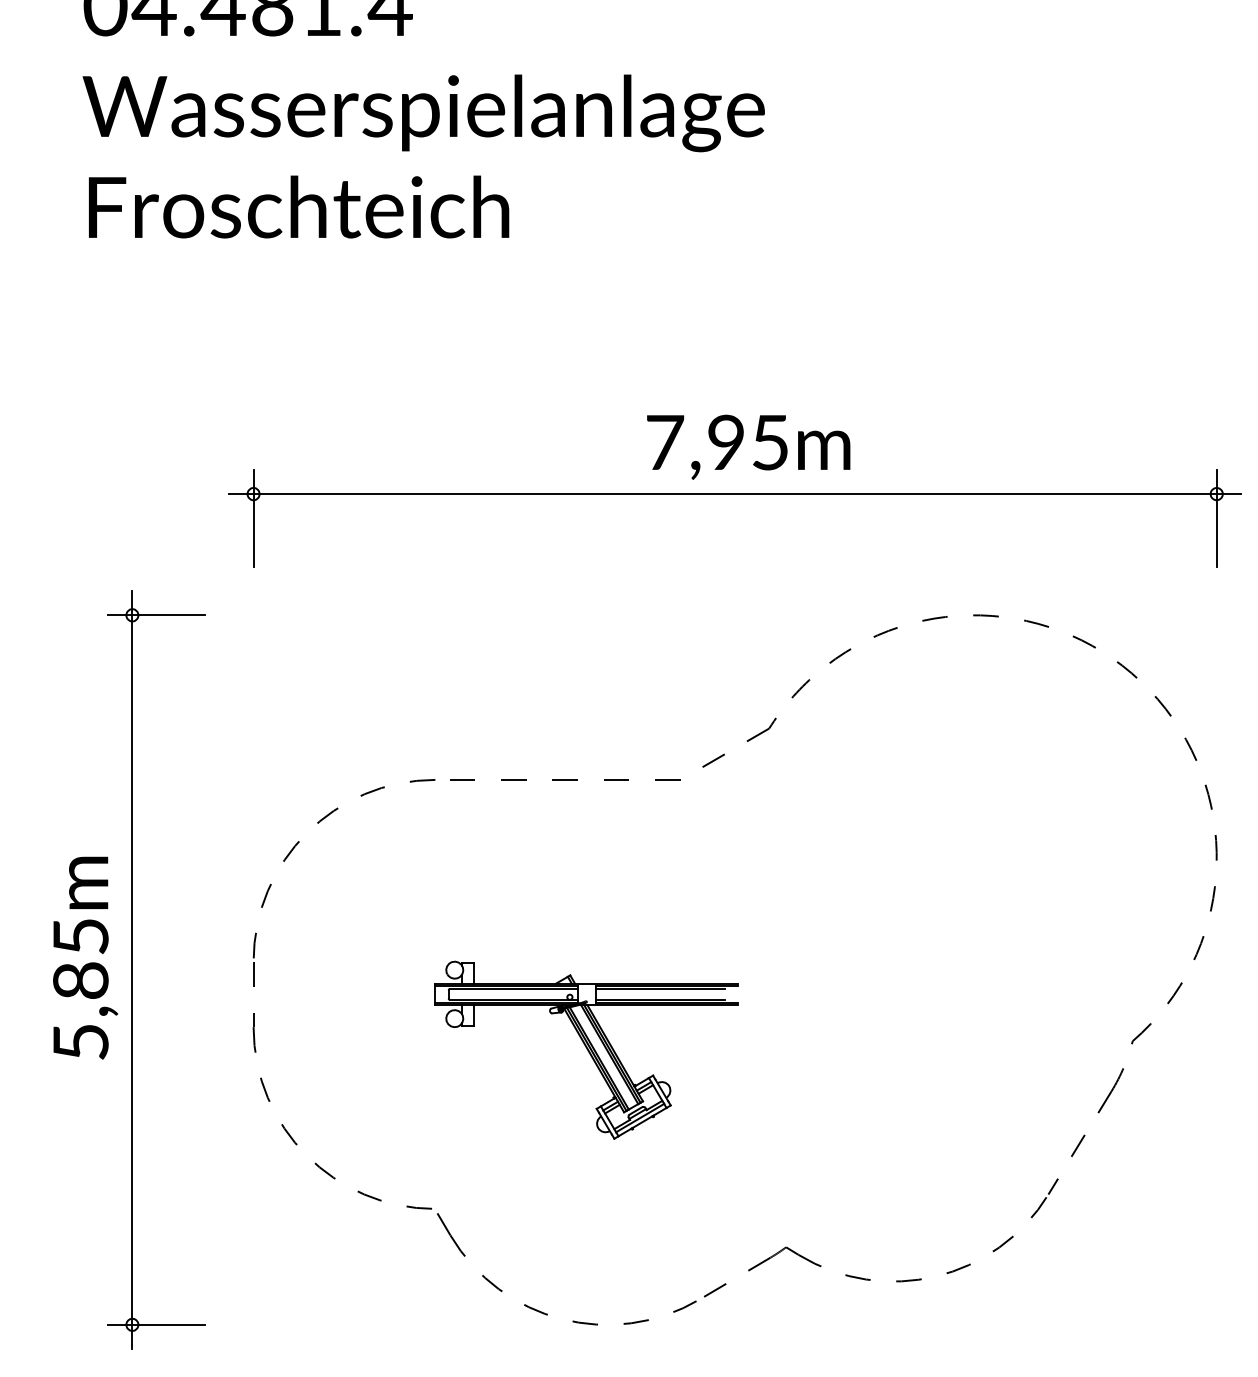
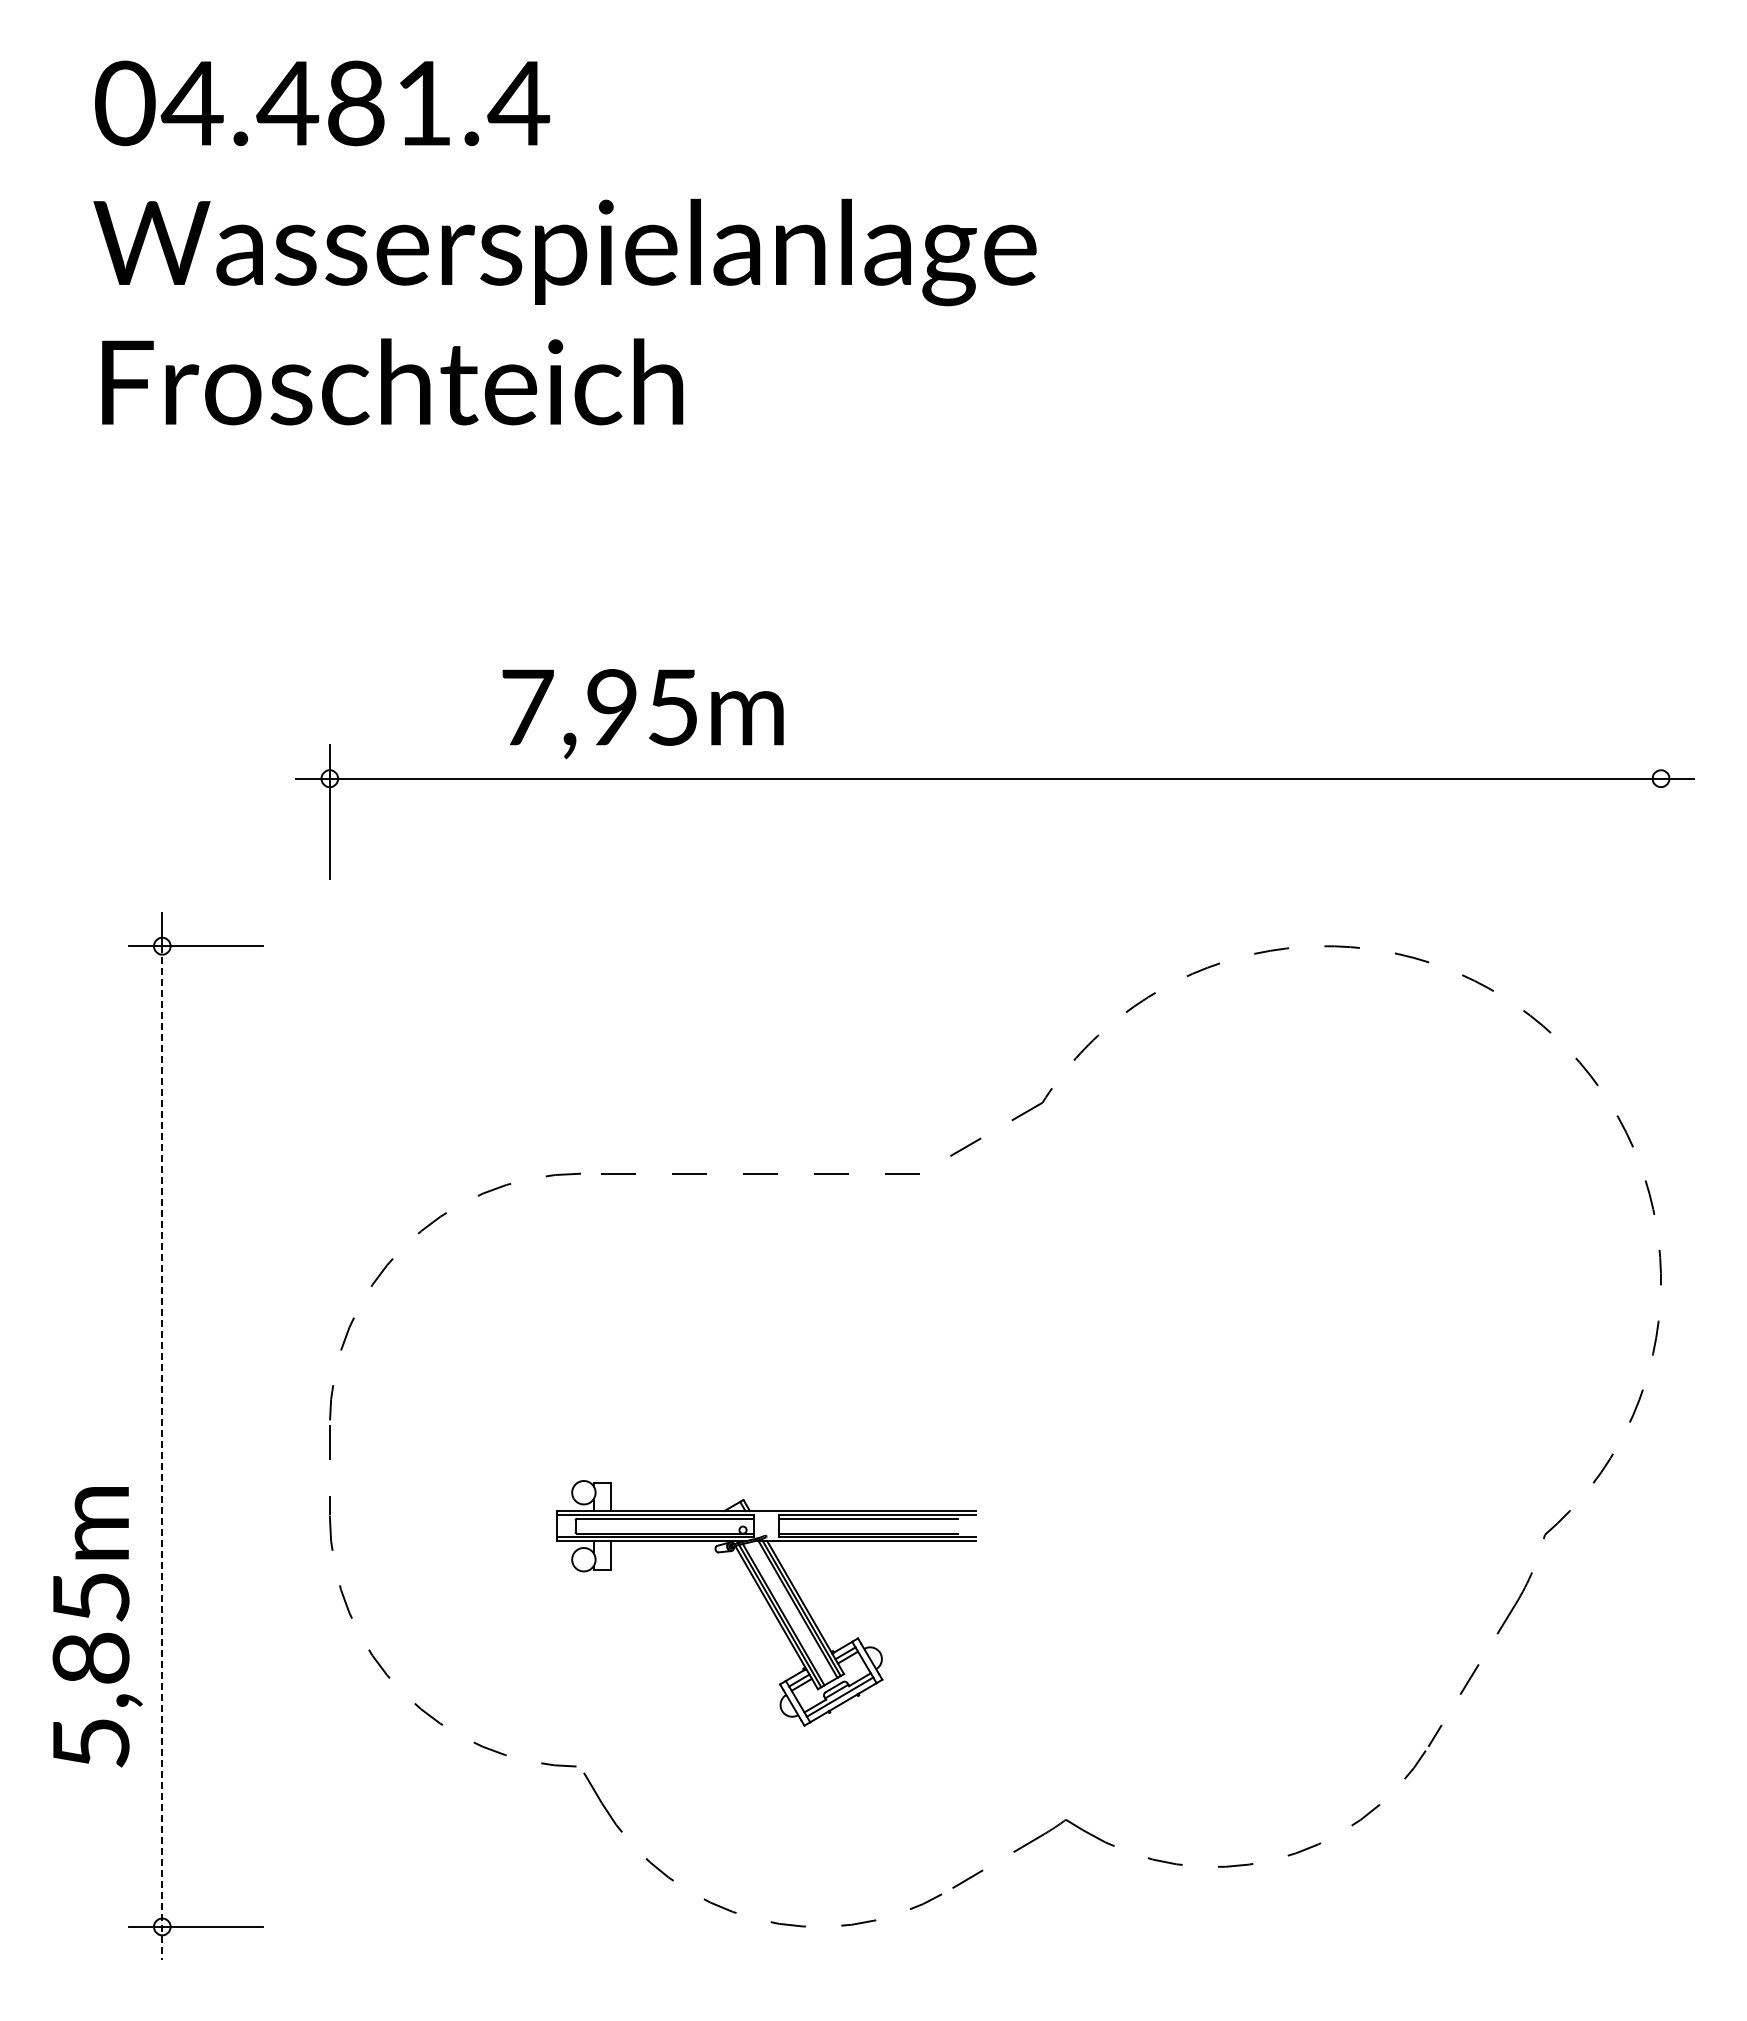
text: (748, 447) -> (642, 714), moved
line: (1216, 518) -> (1660, 812), removed
text: (85, 958) -> (97, 1627), moved
line: (132, 982) -> (162, 1453), solid -> dashed
part: (586, 1050) -> (766, 1603), moved

